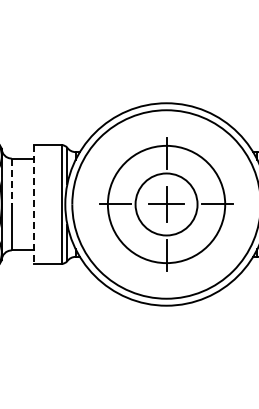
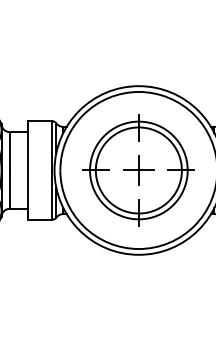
line: (11, 181) -> (9, 151), dashed -> solid
line: (33, 204) -> (28, 170), dashed -> solid
circle: (166, 204) -> (138, 170), size x1.67

